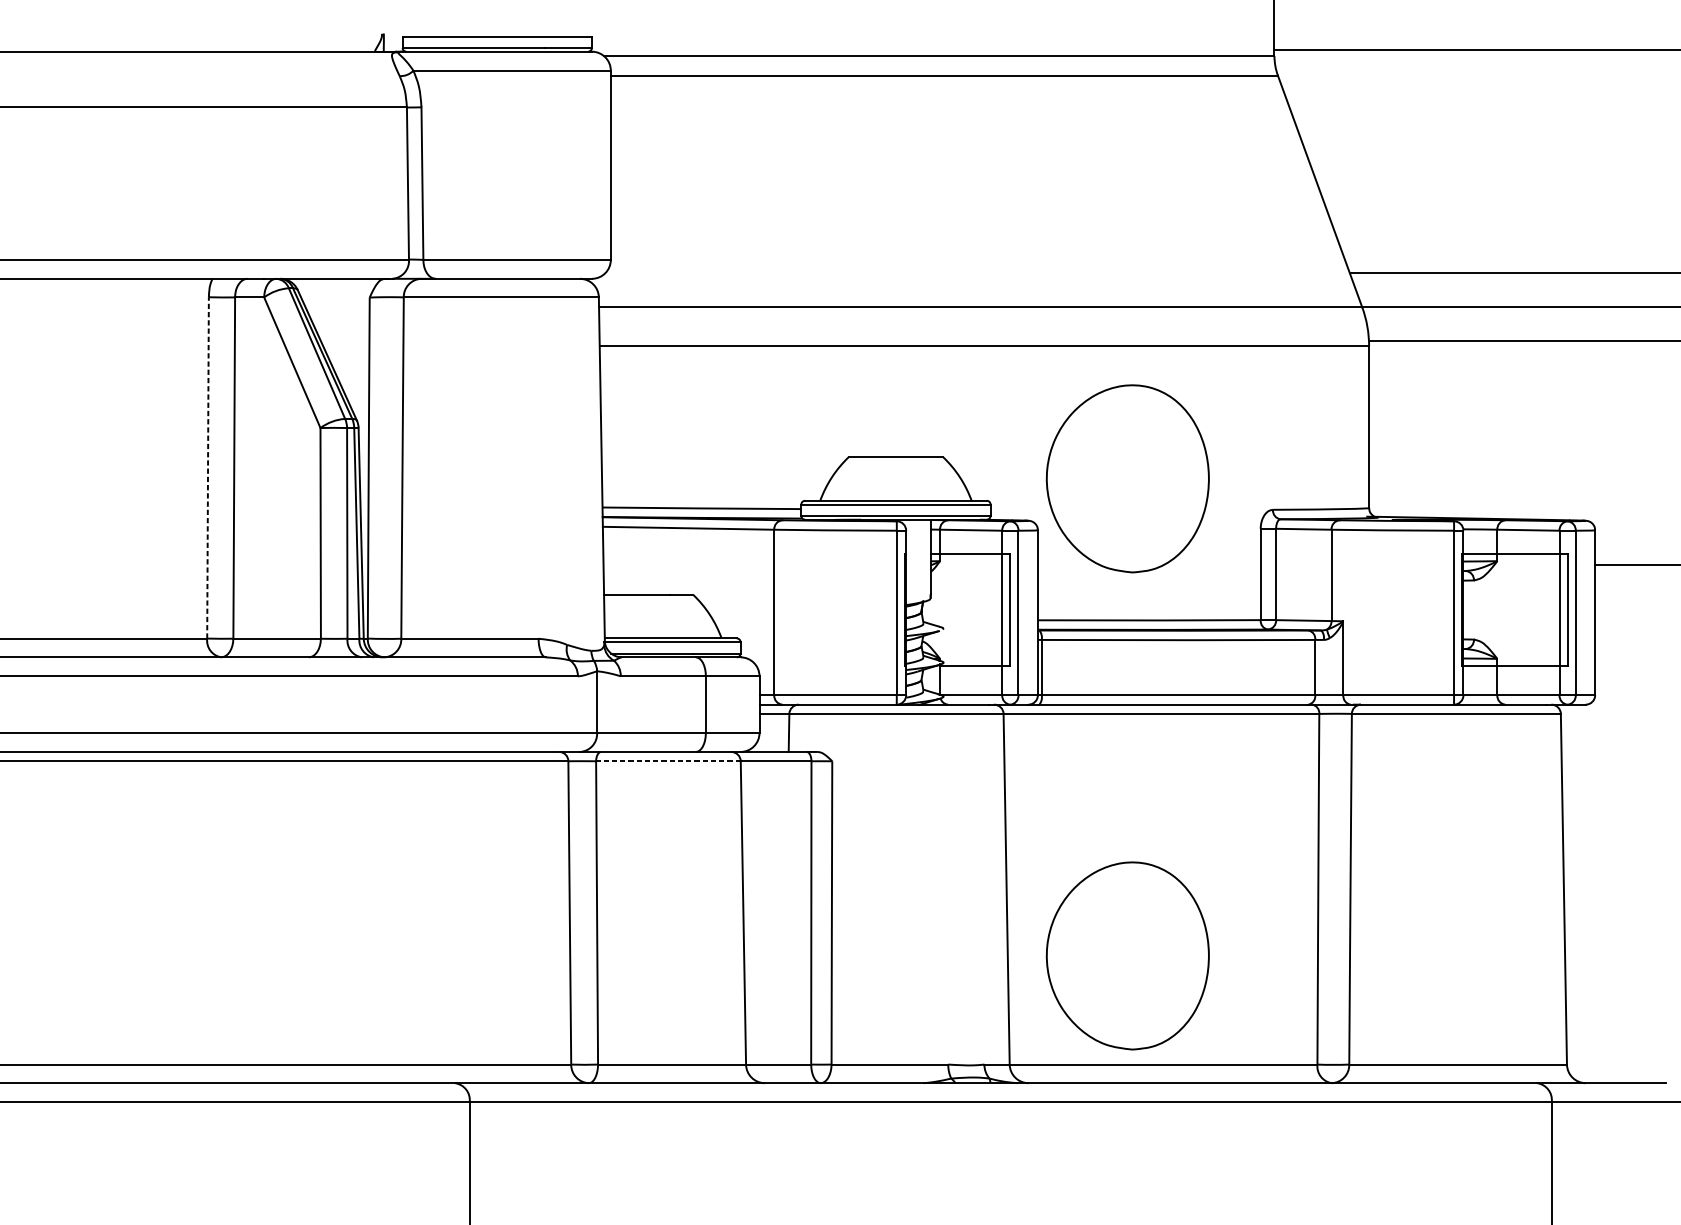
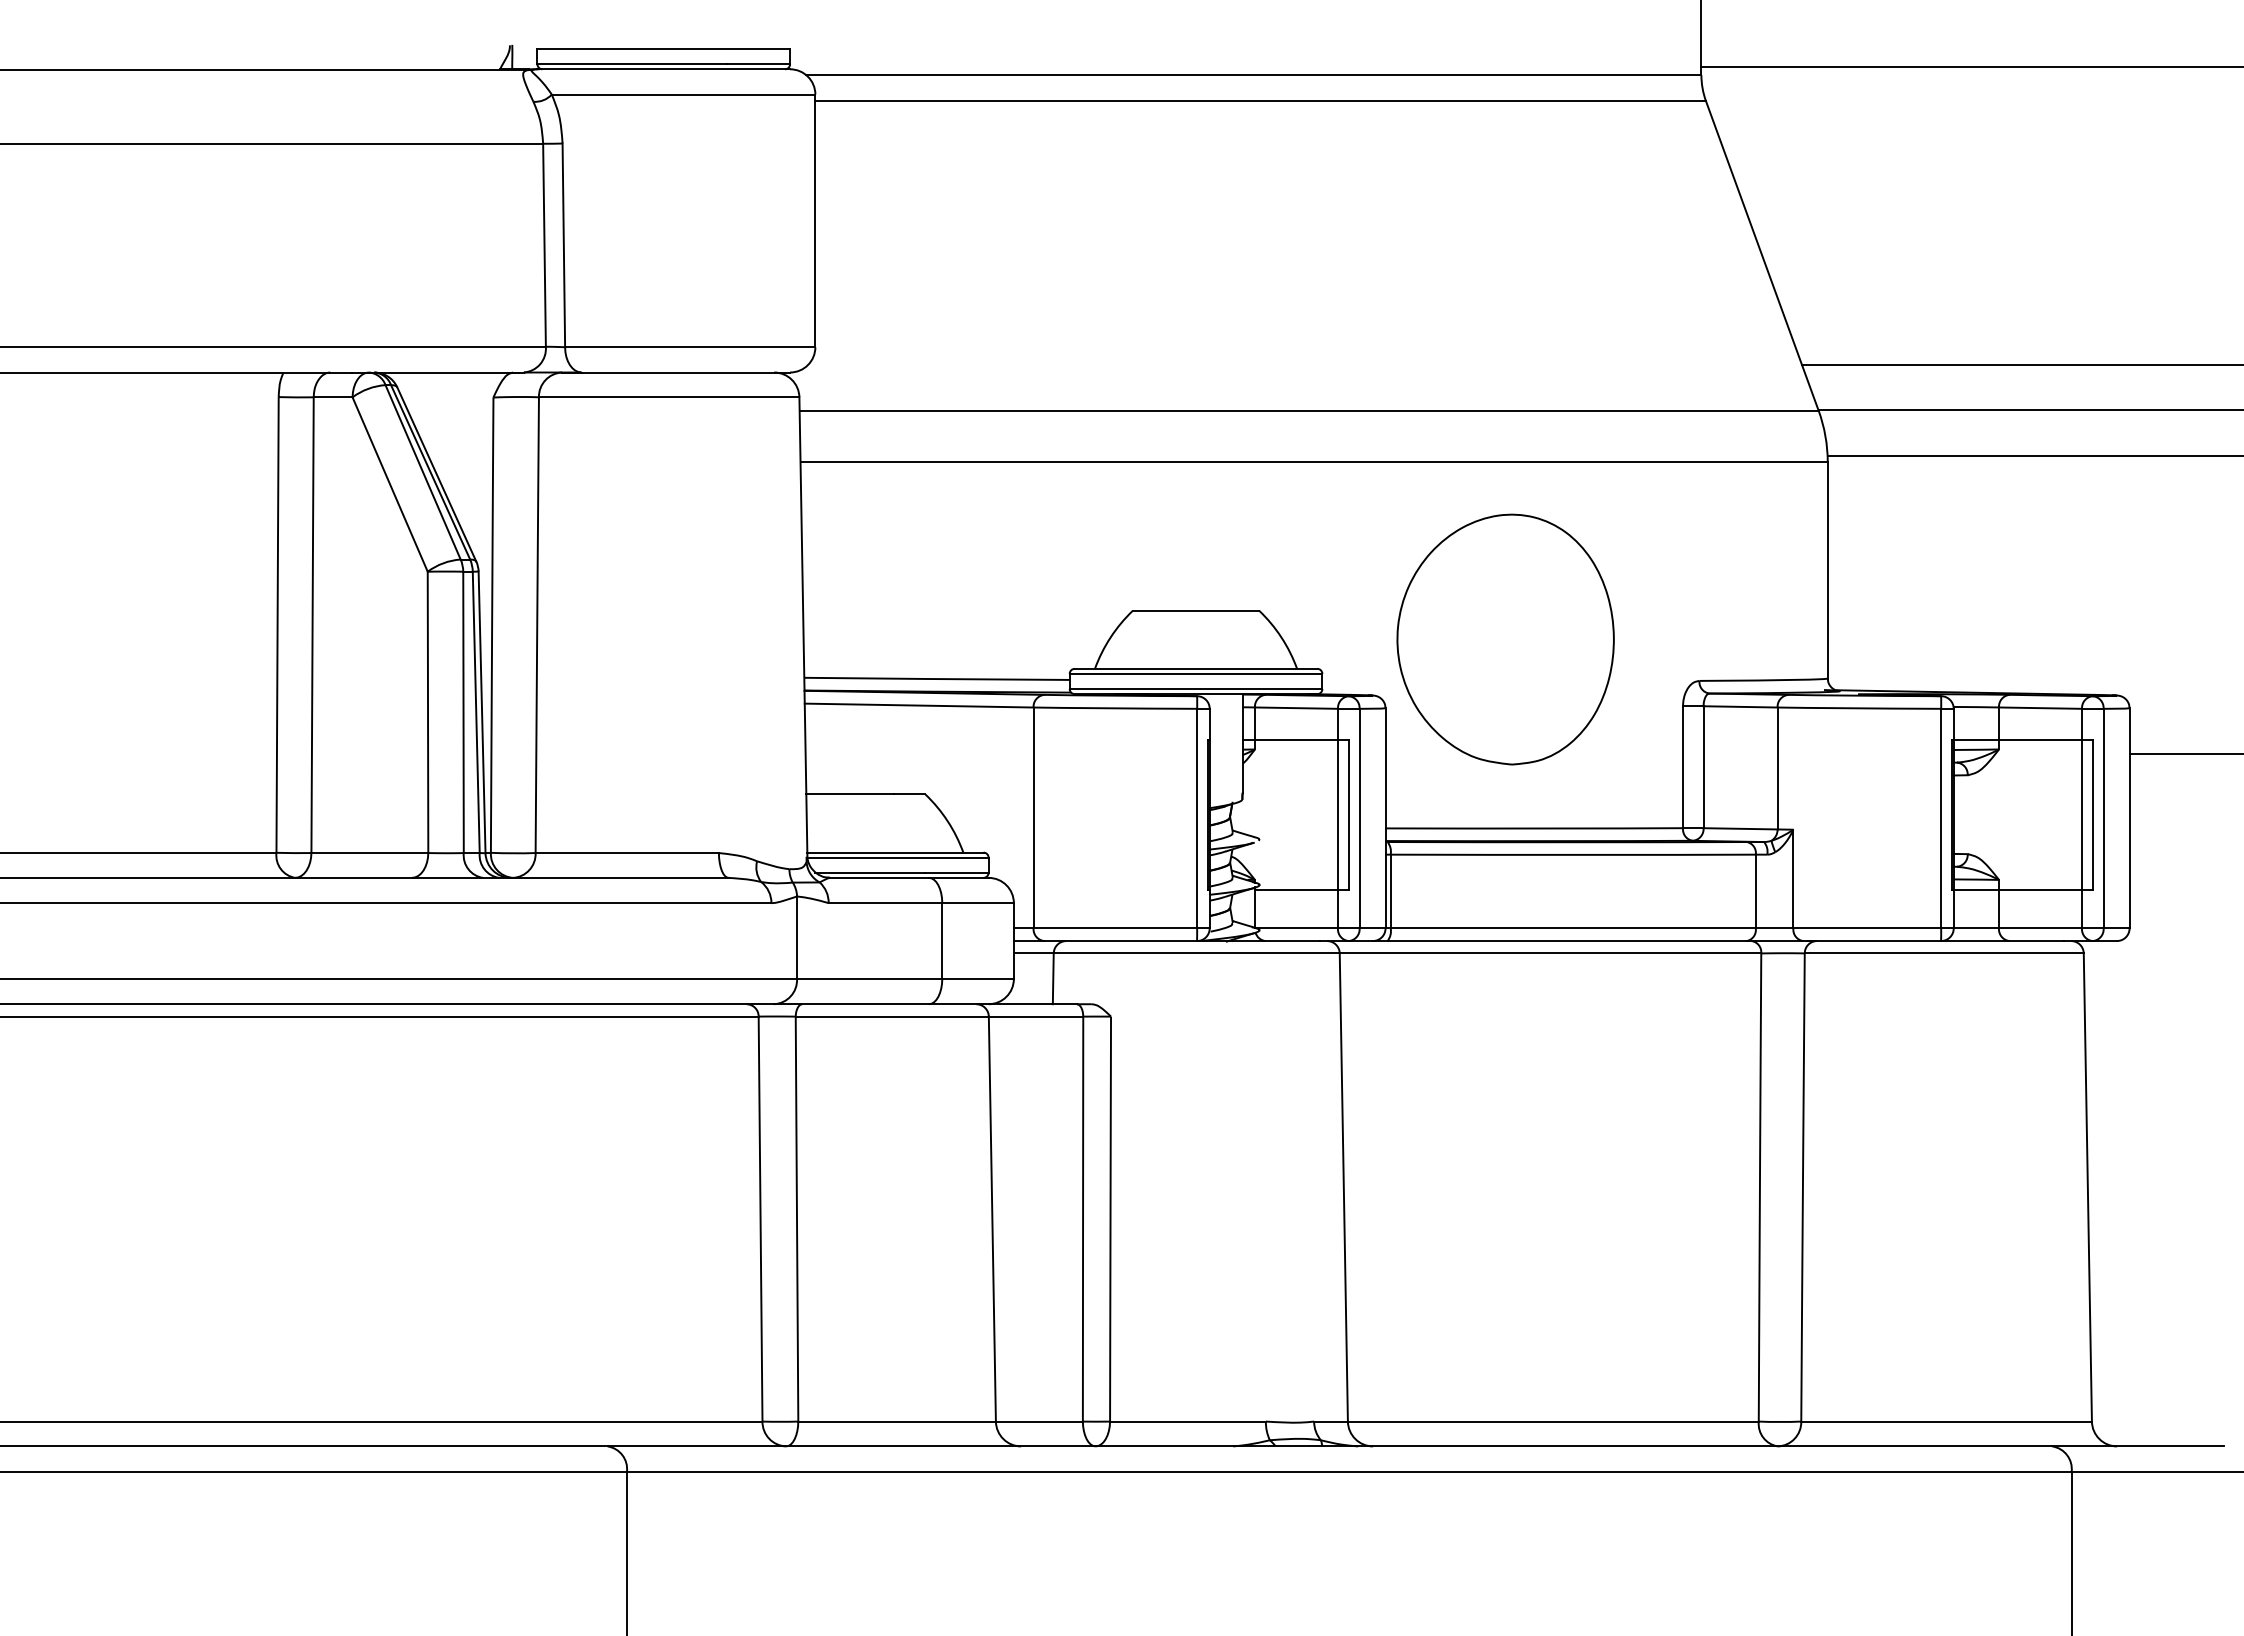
line: (207, 468) -> (277, 625), dashed -> solid
line: (668, 761) -> (892, 1016), dashed -> solid
part: (1127, 955) -> (1505, 1276), removed

